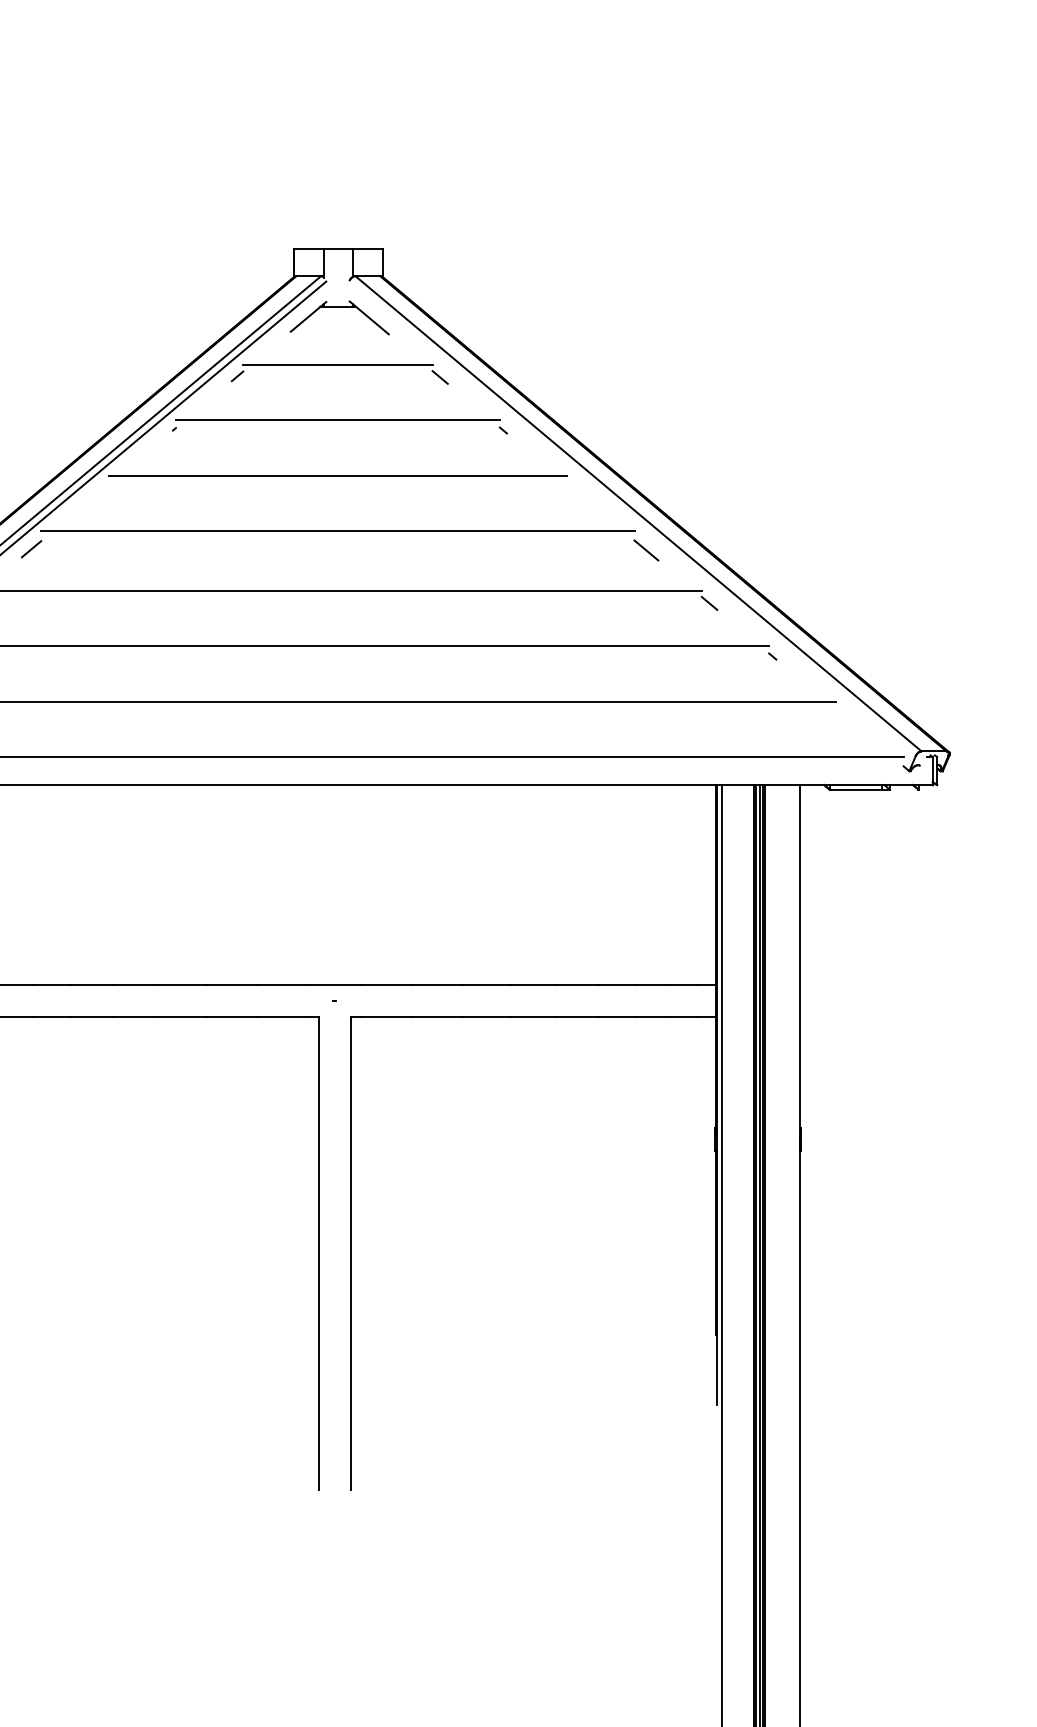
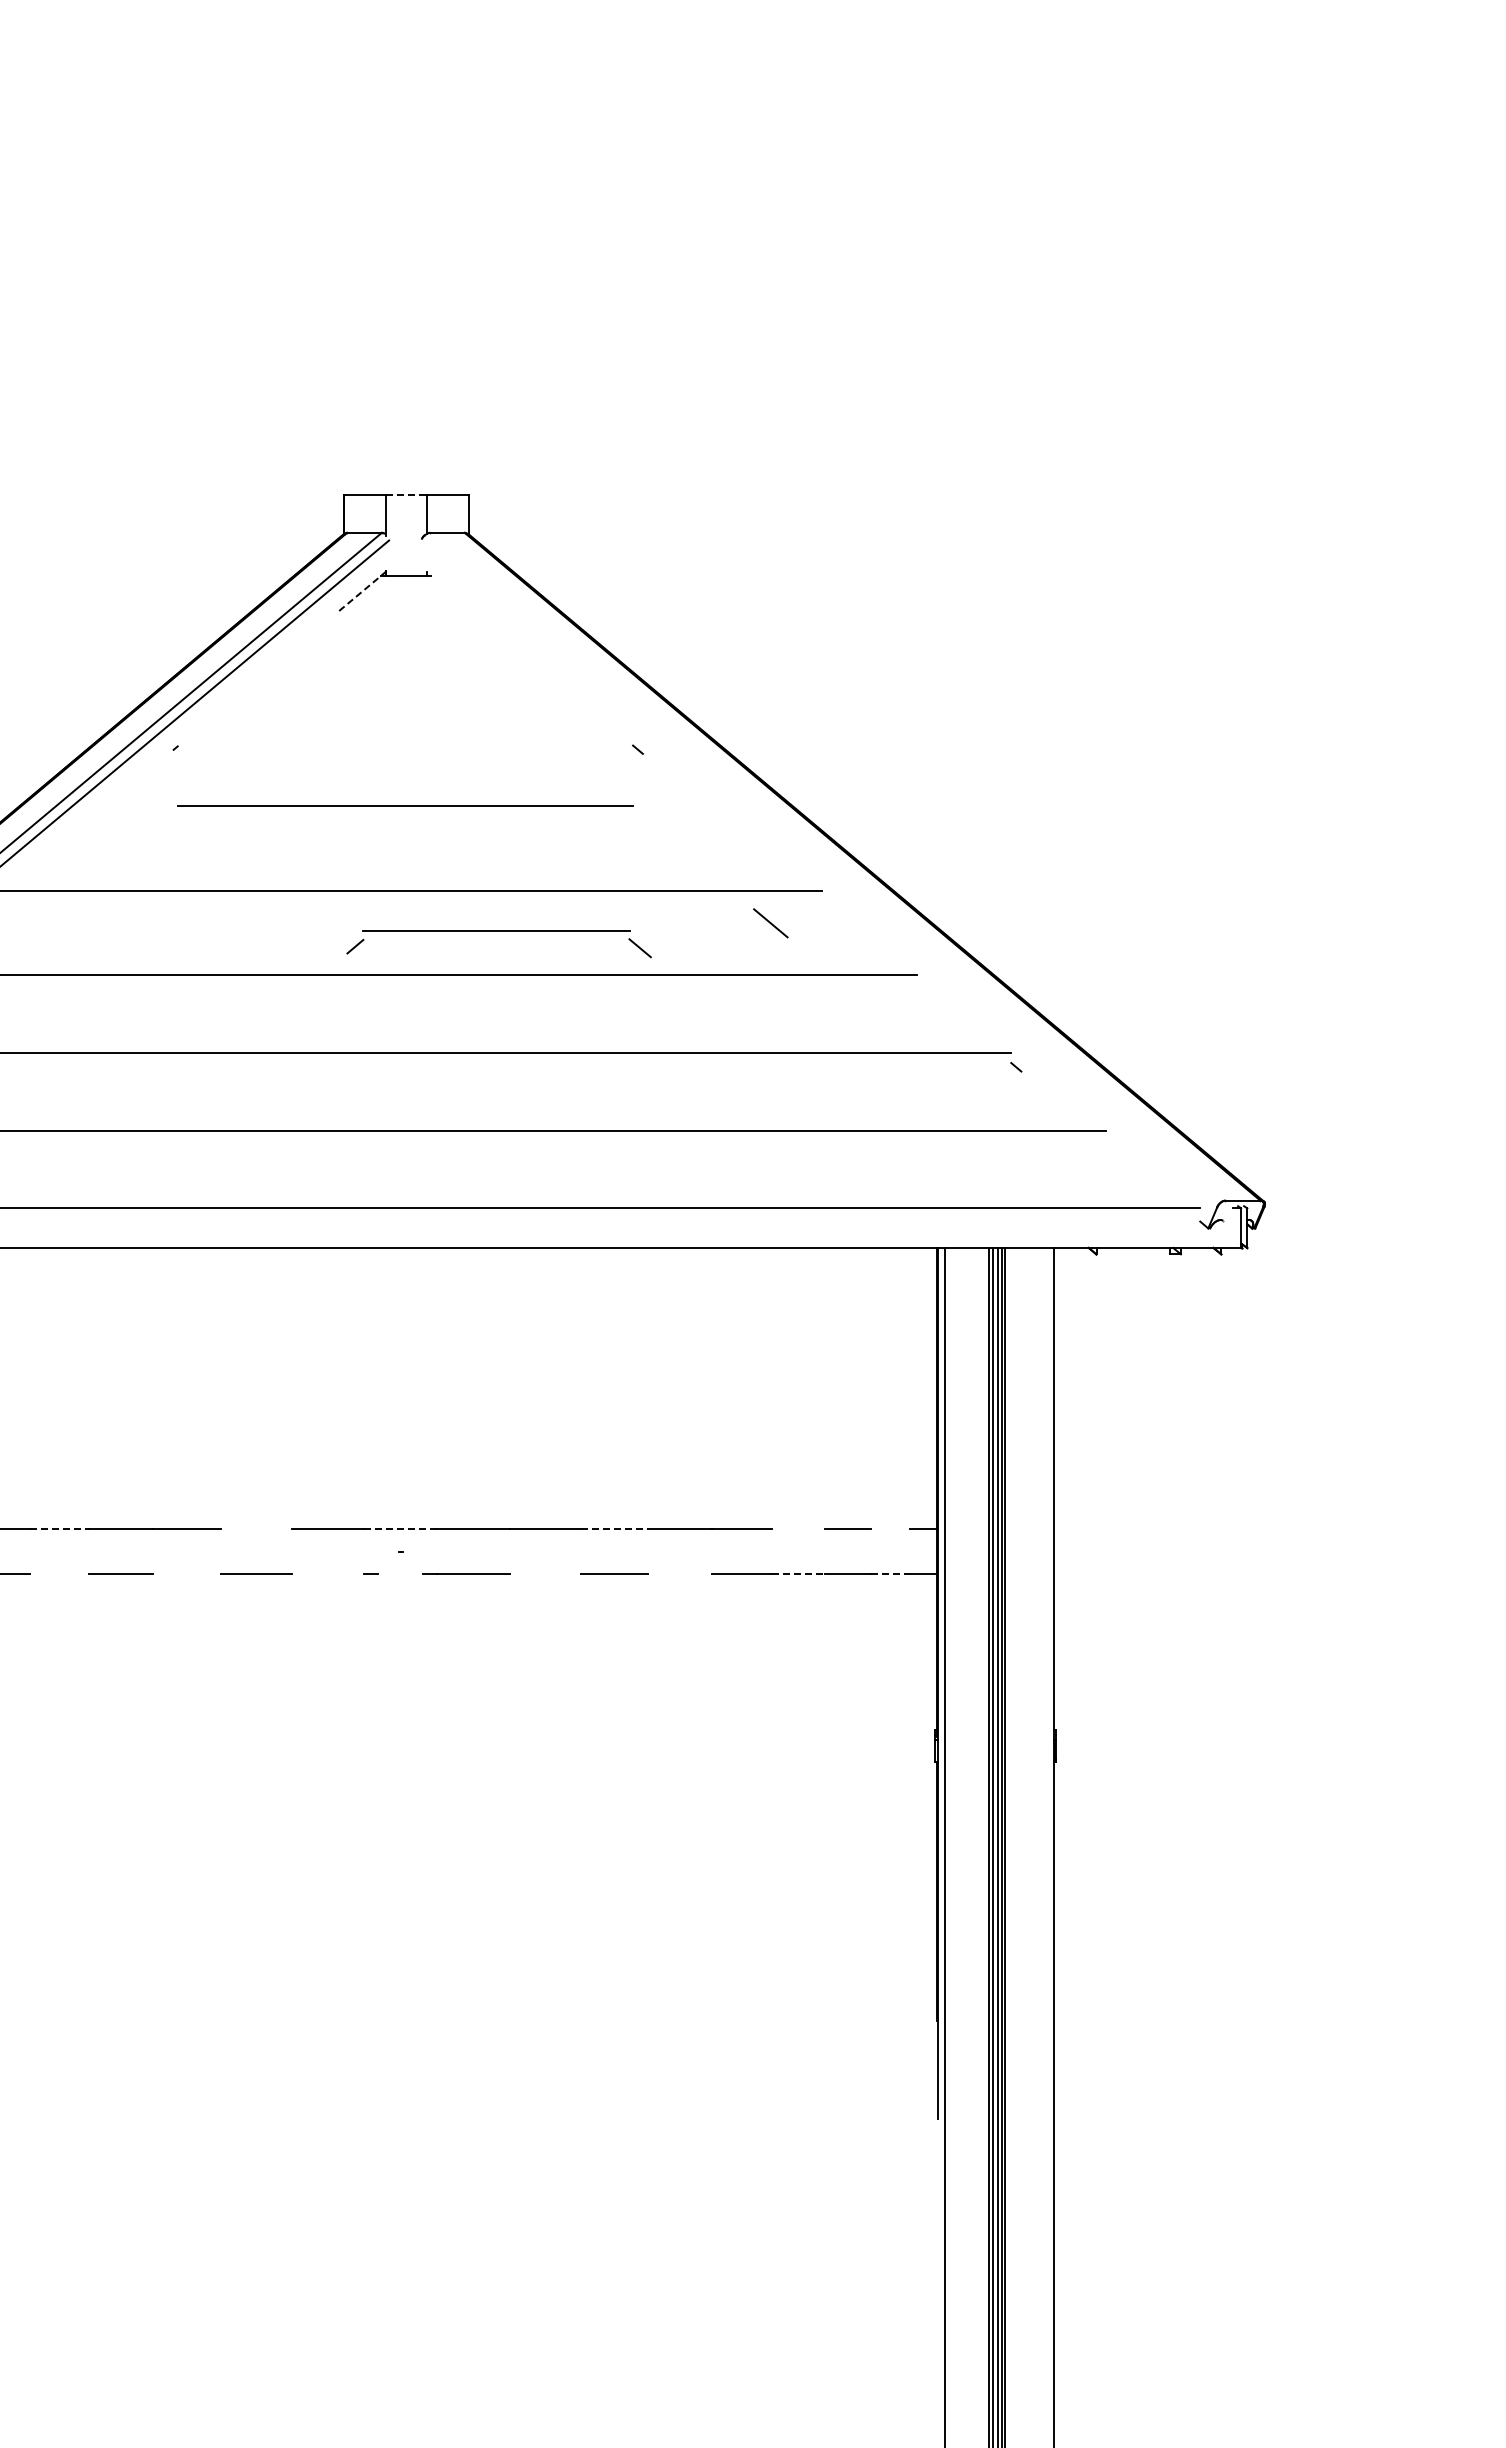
line: (338, 249) -> (406, 495), solid -> dashed
line: (308, 317) -> (364, 590), solid -> dashed
line: (369, 317) -> (449, 591), removed
part: (339, 365) -> (498, 931), moved
line: (337, 419) -> (405, 805), moved
line: (337, 475) -> (405, 813), removed
line: (638, 513) -> (827, 866), removed
line: (646, 550) -> (770, 923), moved
line: (709, 603) -> (927, 992), removed
line: (856, 789) -> (1133, 1254), removed
line: (91, 985) -> (59, 1529), solid -> dashed
line: (231, 985) -> (256, 1529), removed
line: (334, 985) -> (400, 1529), solid -> dashed
line: (486, 985) -> (614, 1529), solid -> dashed
line: (616, 985) -> (797, 1529), removed
line: (683, 985) -> (890, 1529), removed
line: (91, 1017) -> (59, 1574), removed
line: (182, 1017) -> (187, 1574), removed
line: (282, 1017) -> (327, 1574), removed
line: (436, 1017) -> (544, 1574), removed
line: (533, 1017) -> (680, 1574), removed
line: (617, 1017) -> (798, 1574), solid -> dashed
line: (683, 1017) -> (890, 1574), solid -> dashed
line: (318, 1253) -> (378, 1906), removed
line: (350, 1253) -> (423, 1906), removed

